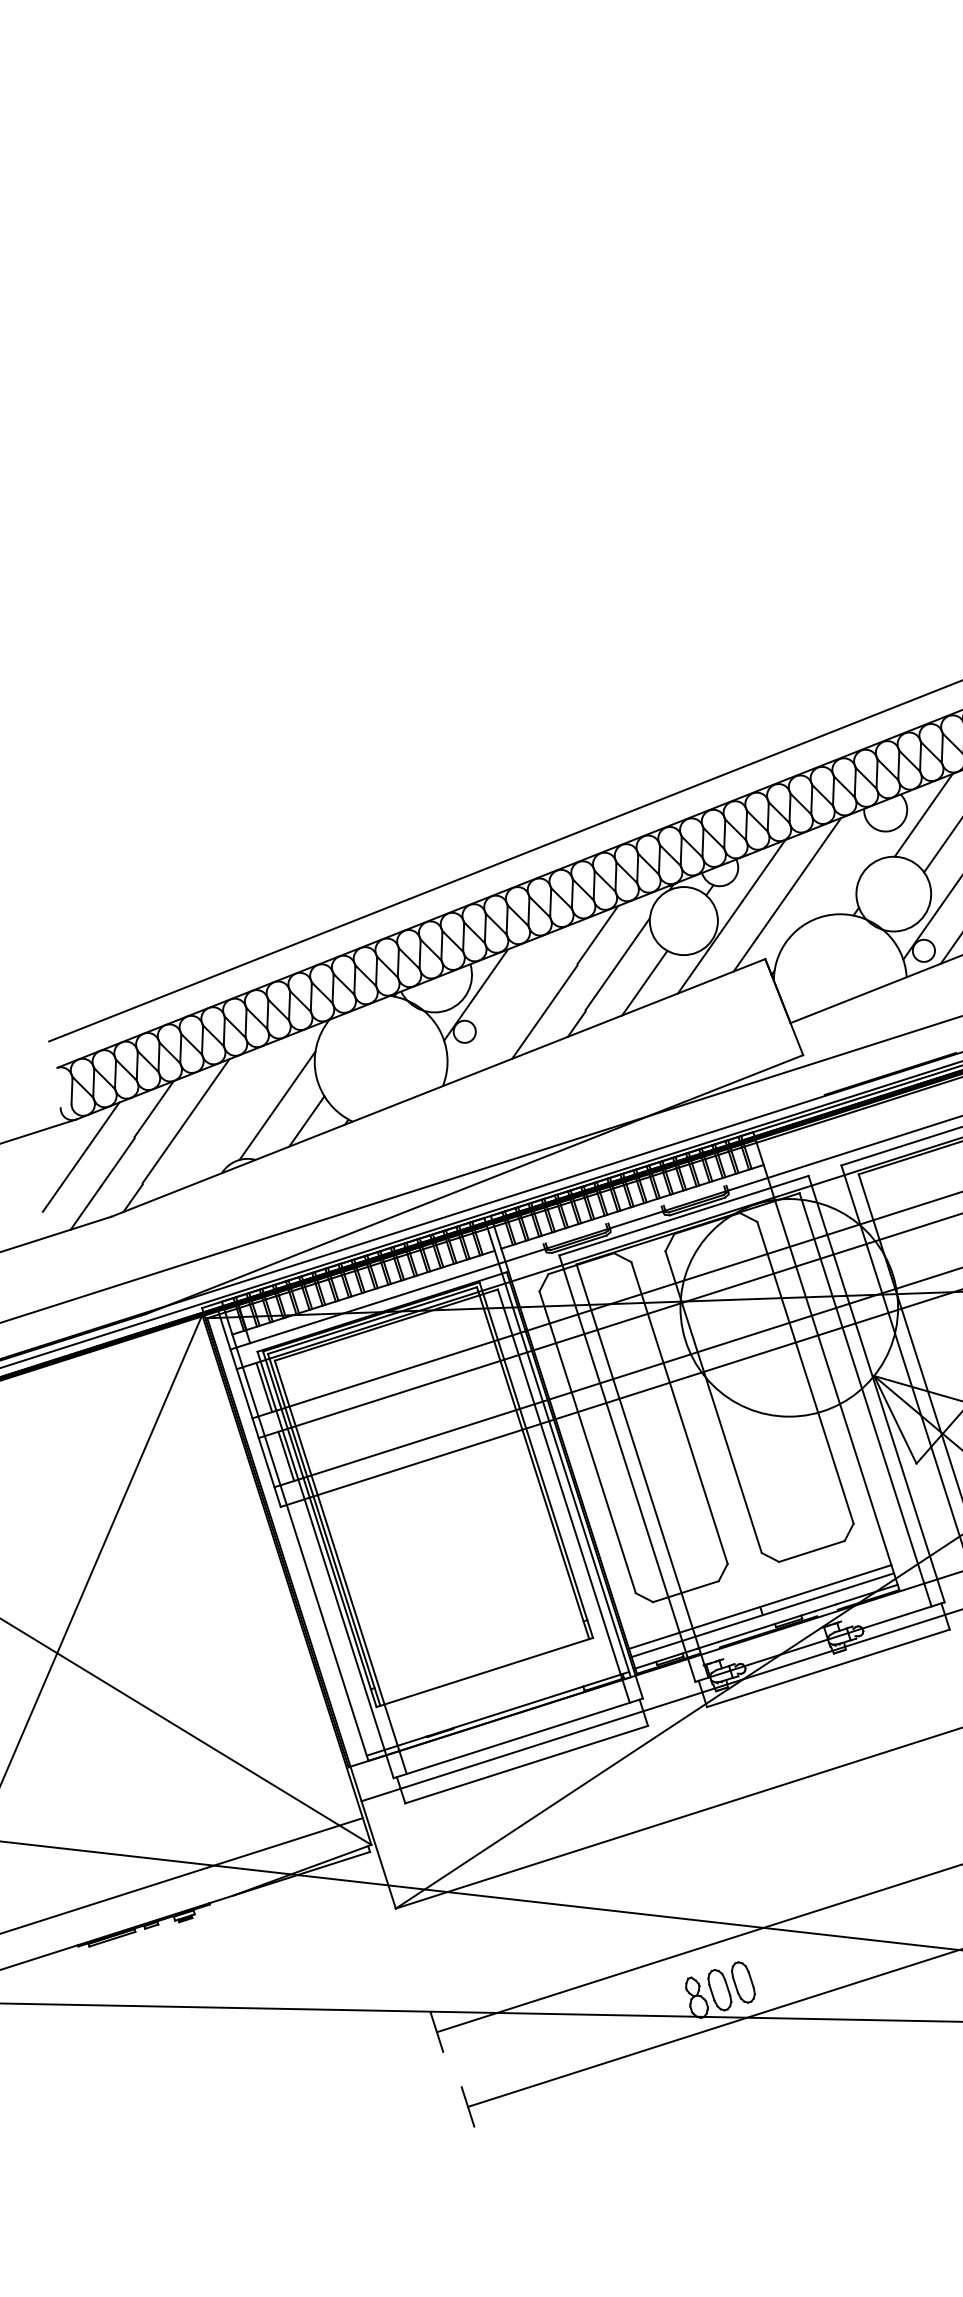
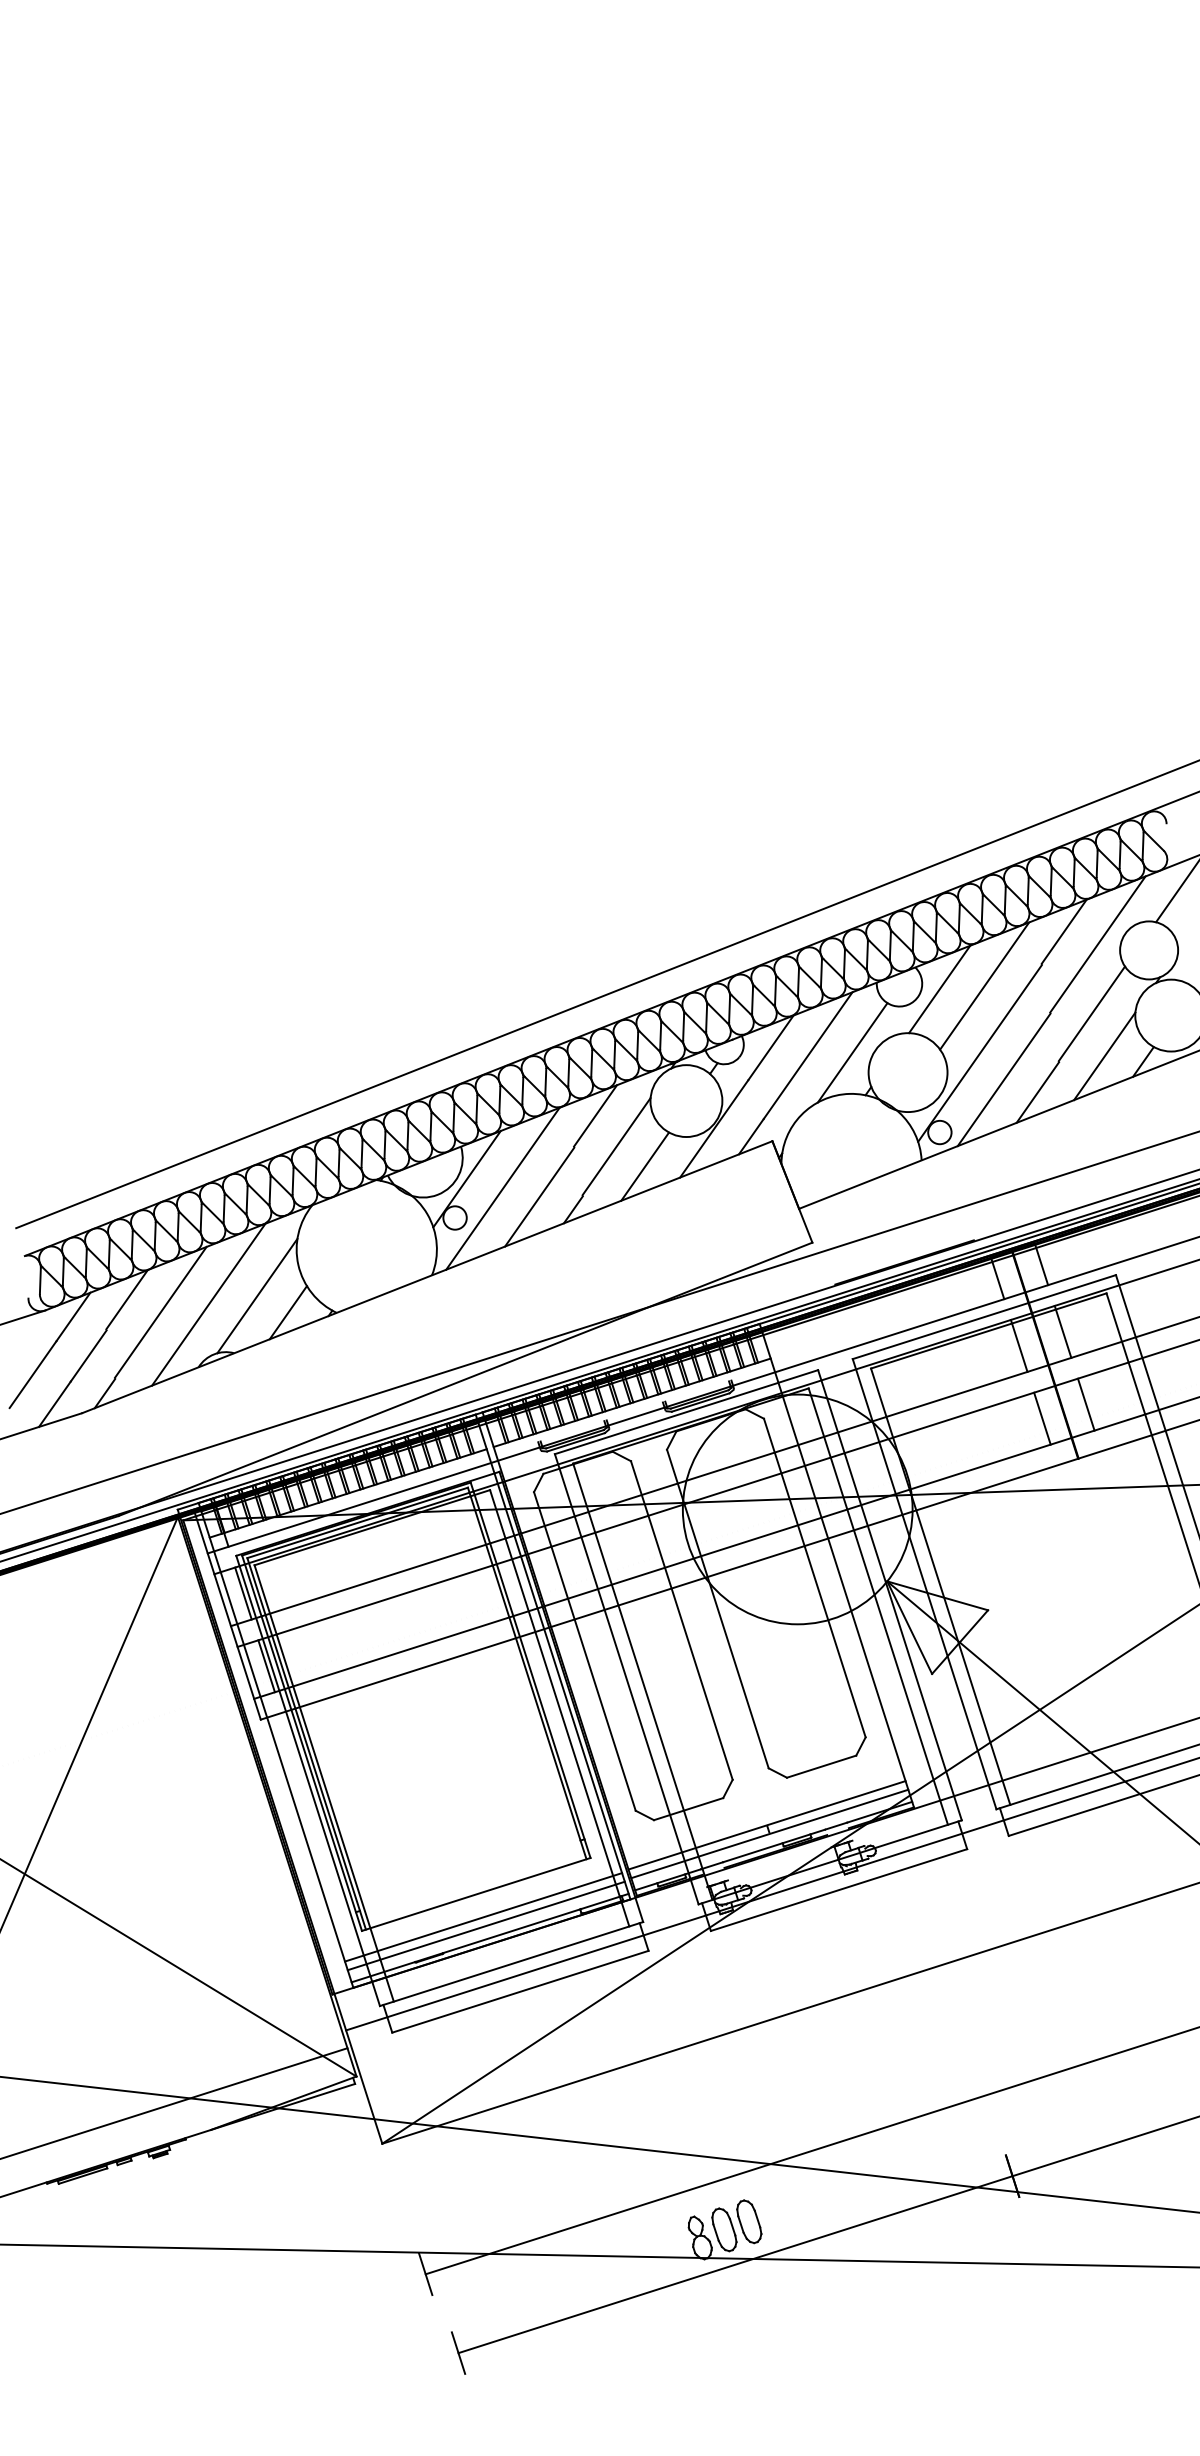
line: (841, 875) -> (852, 1052), added
line: (509, 1003) -> (502, 1188), added
line: (231, 1113) -> (208, 1304), added
line: (491, 1694) -> (483, 1917), added
line: (493, 1701) -> (485, 1925), added

